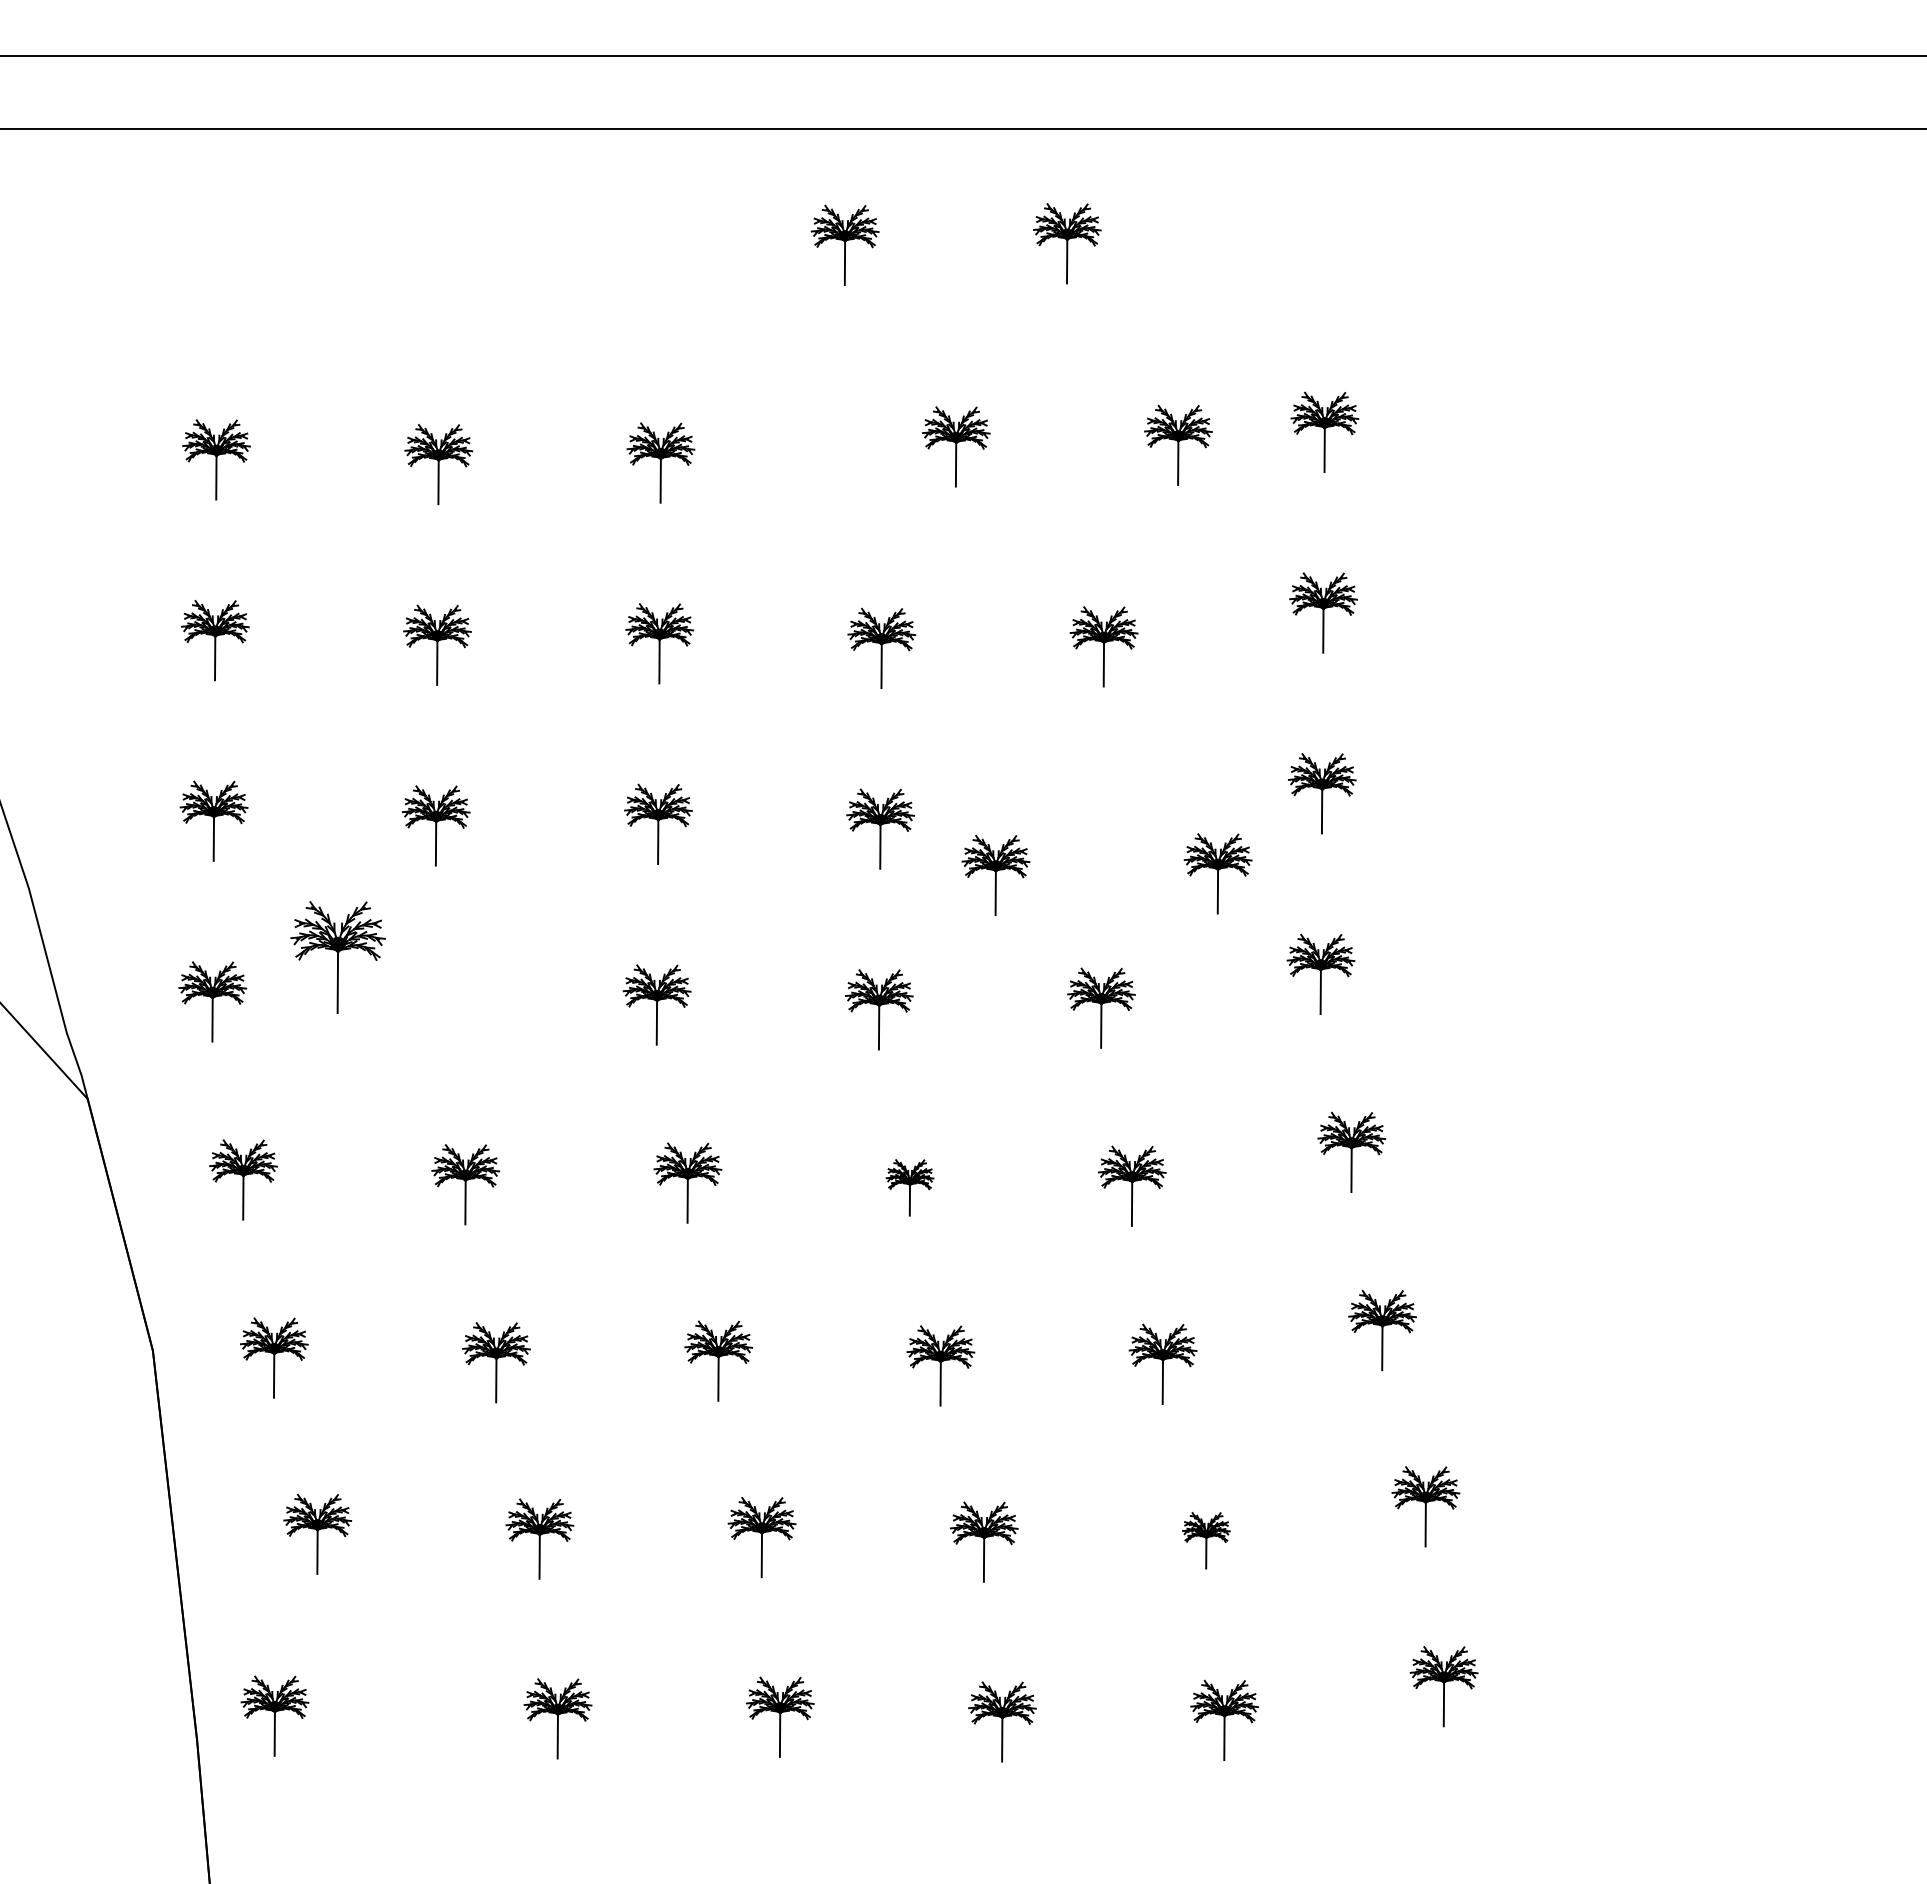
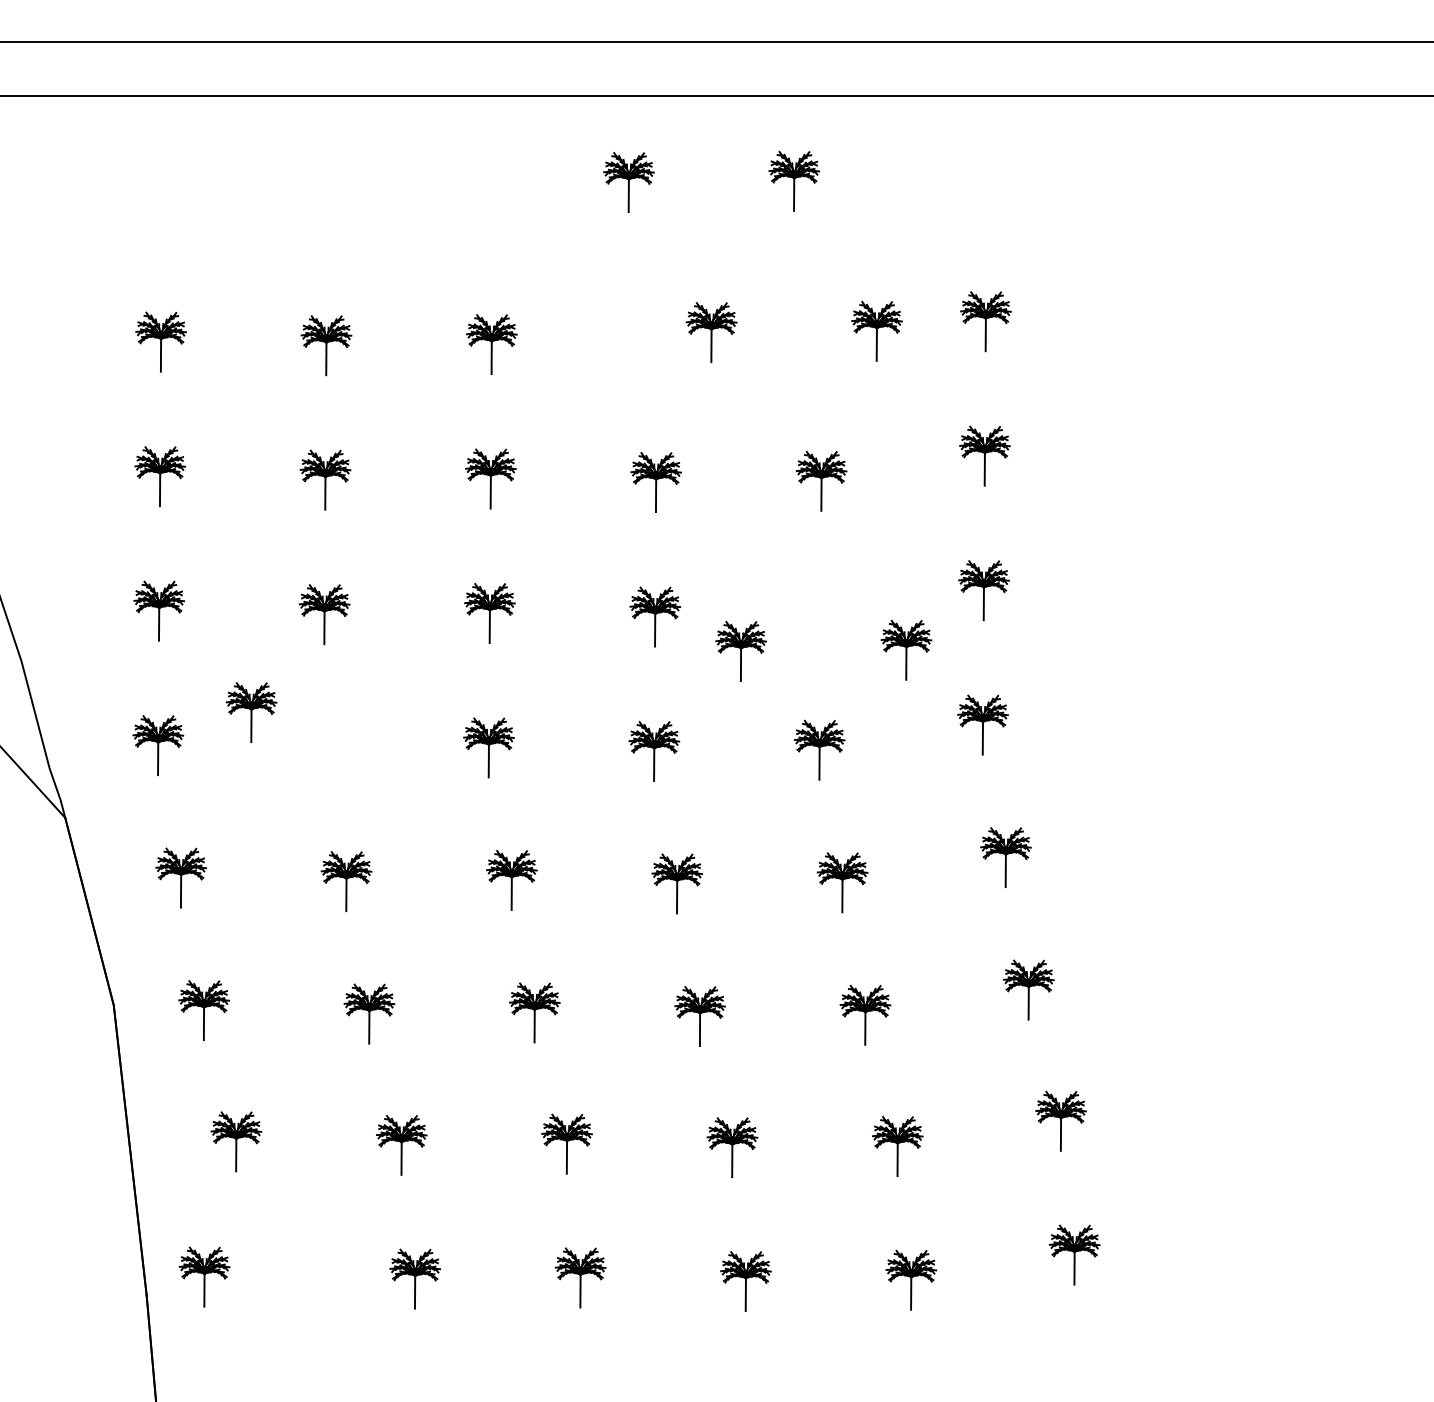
part: (337, 957) -> (251, 712), size x0.71
part: (909, 1187) -> (676, 883), size x1.43
part: (1206, 1540) -> (897, 1146), size x1.43

